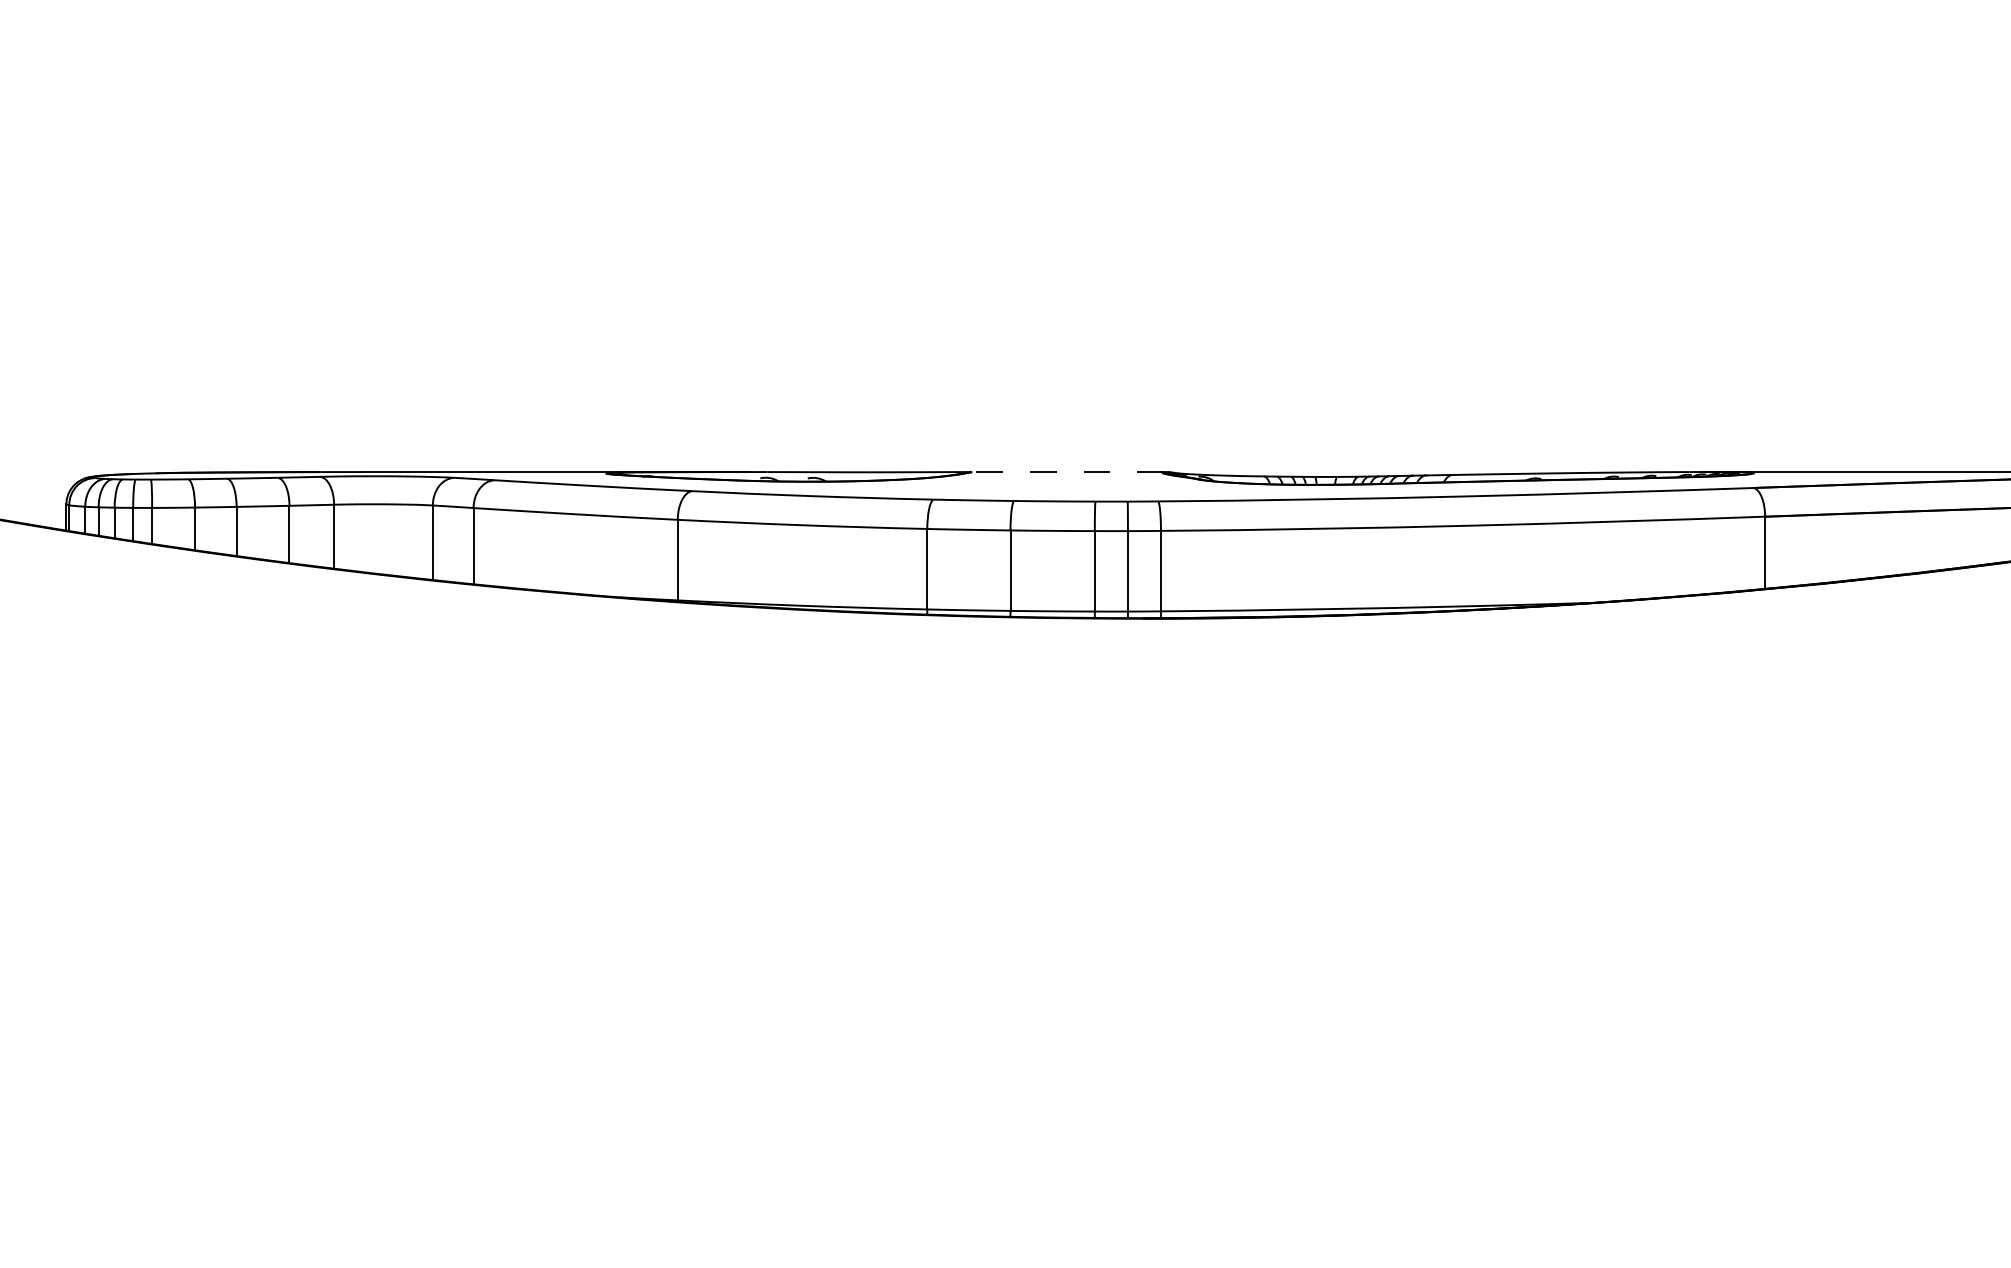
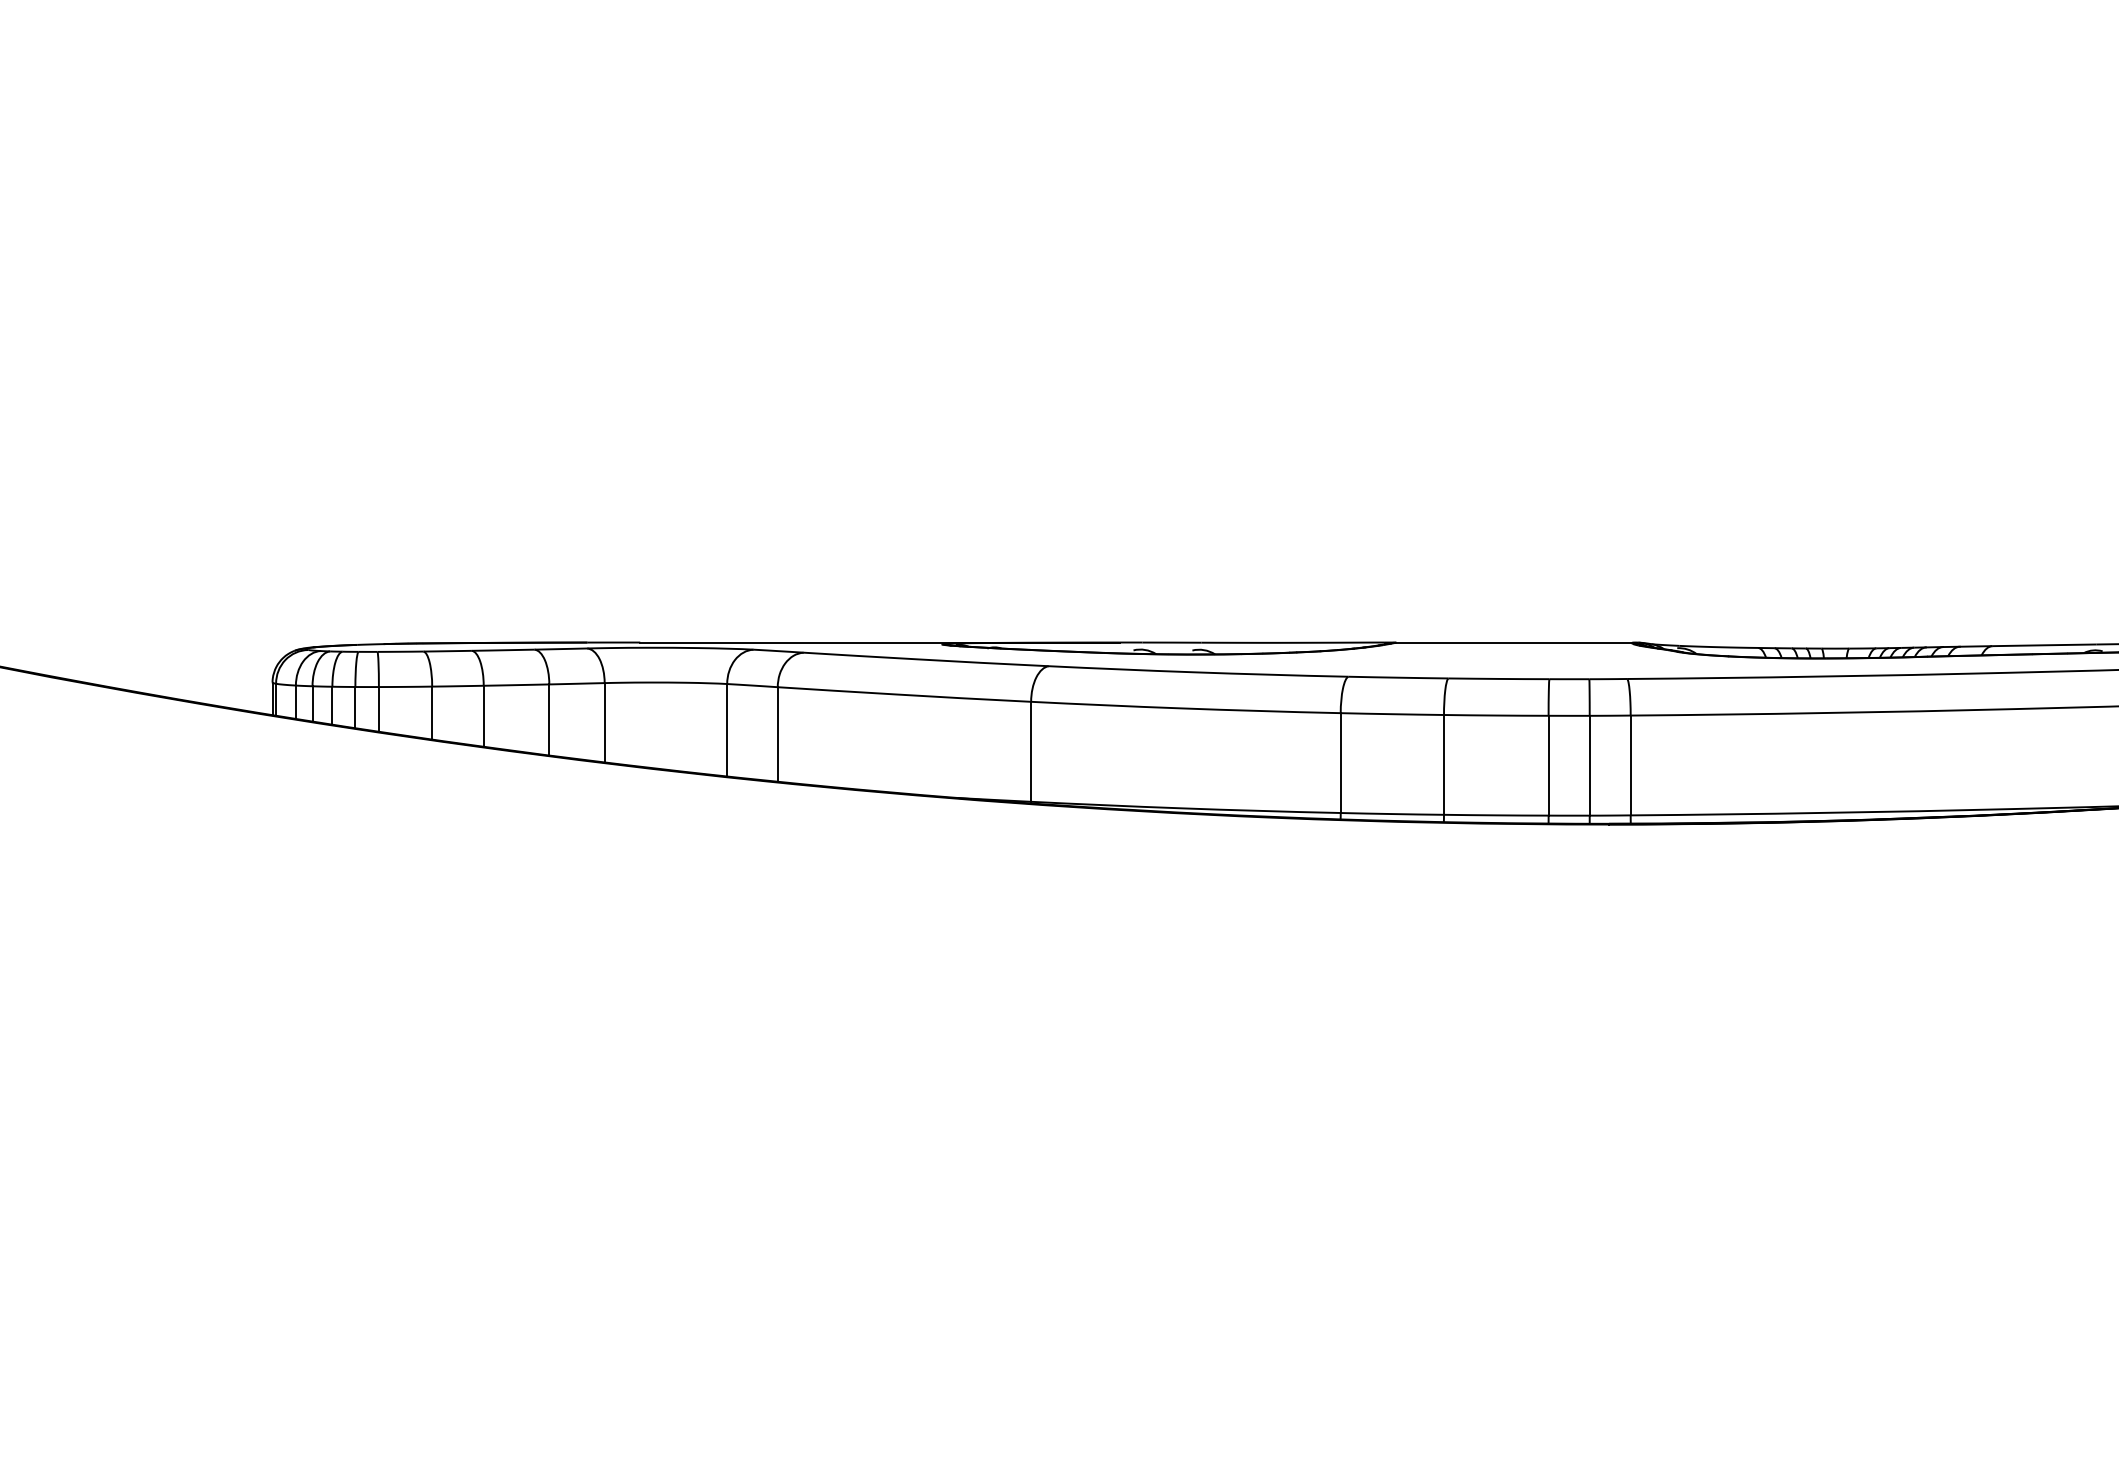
line: (1063, 472) -> (1509, 643), dashed -> solid

